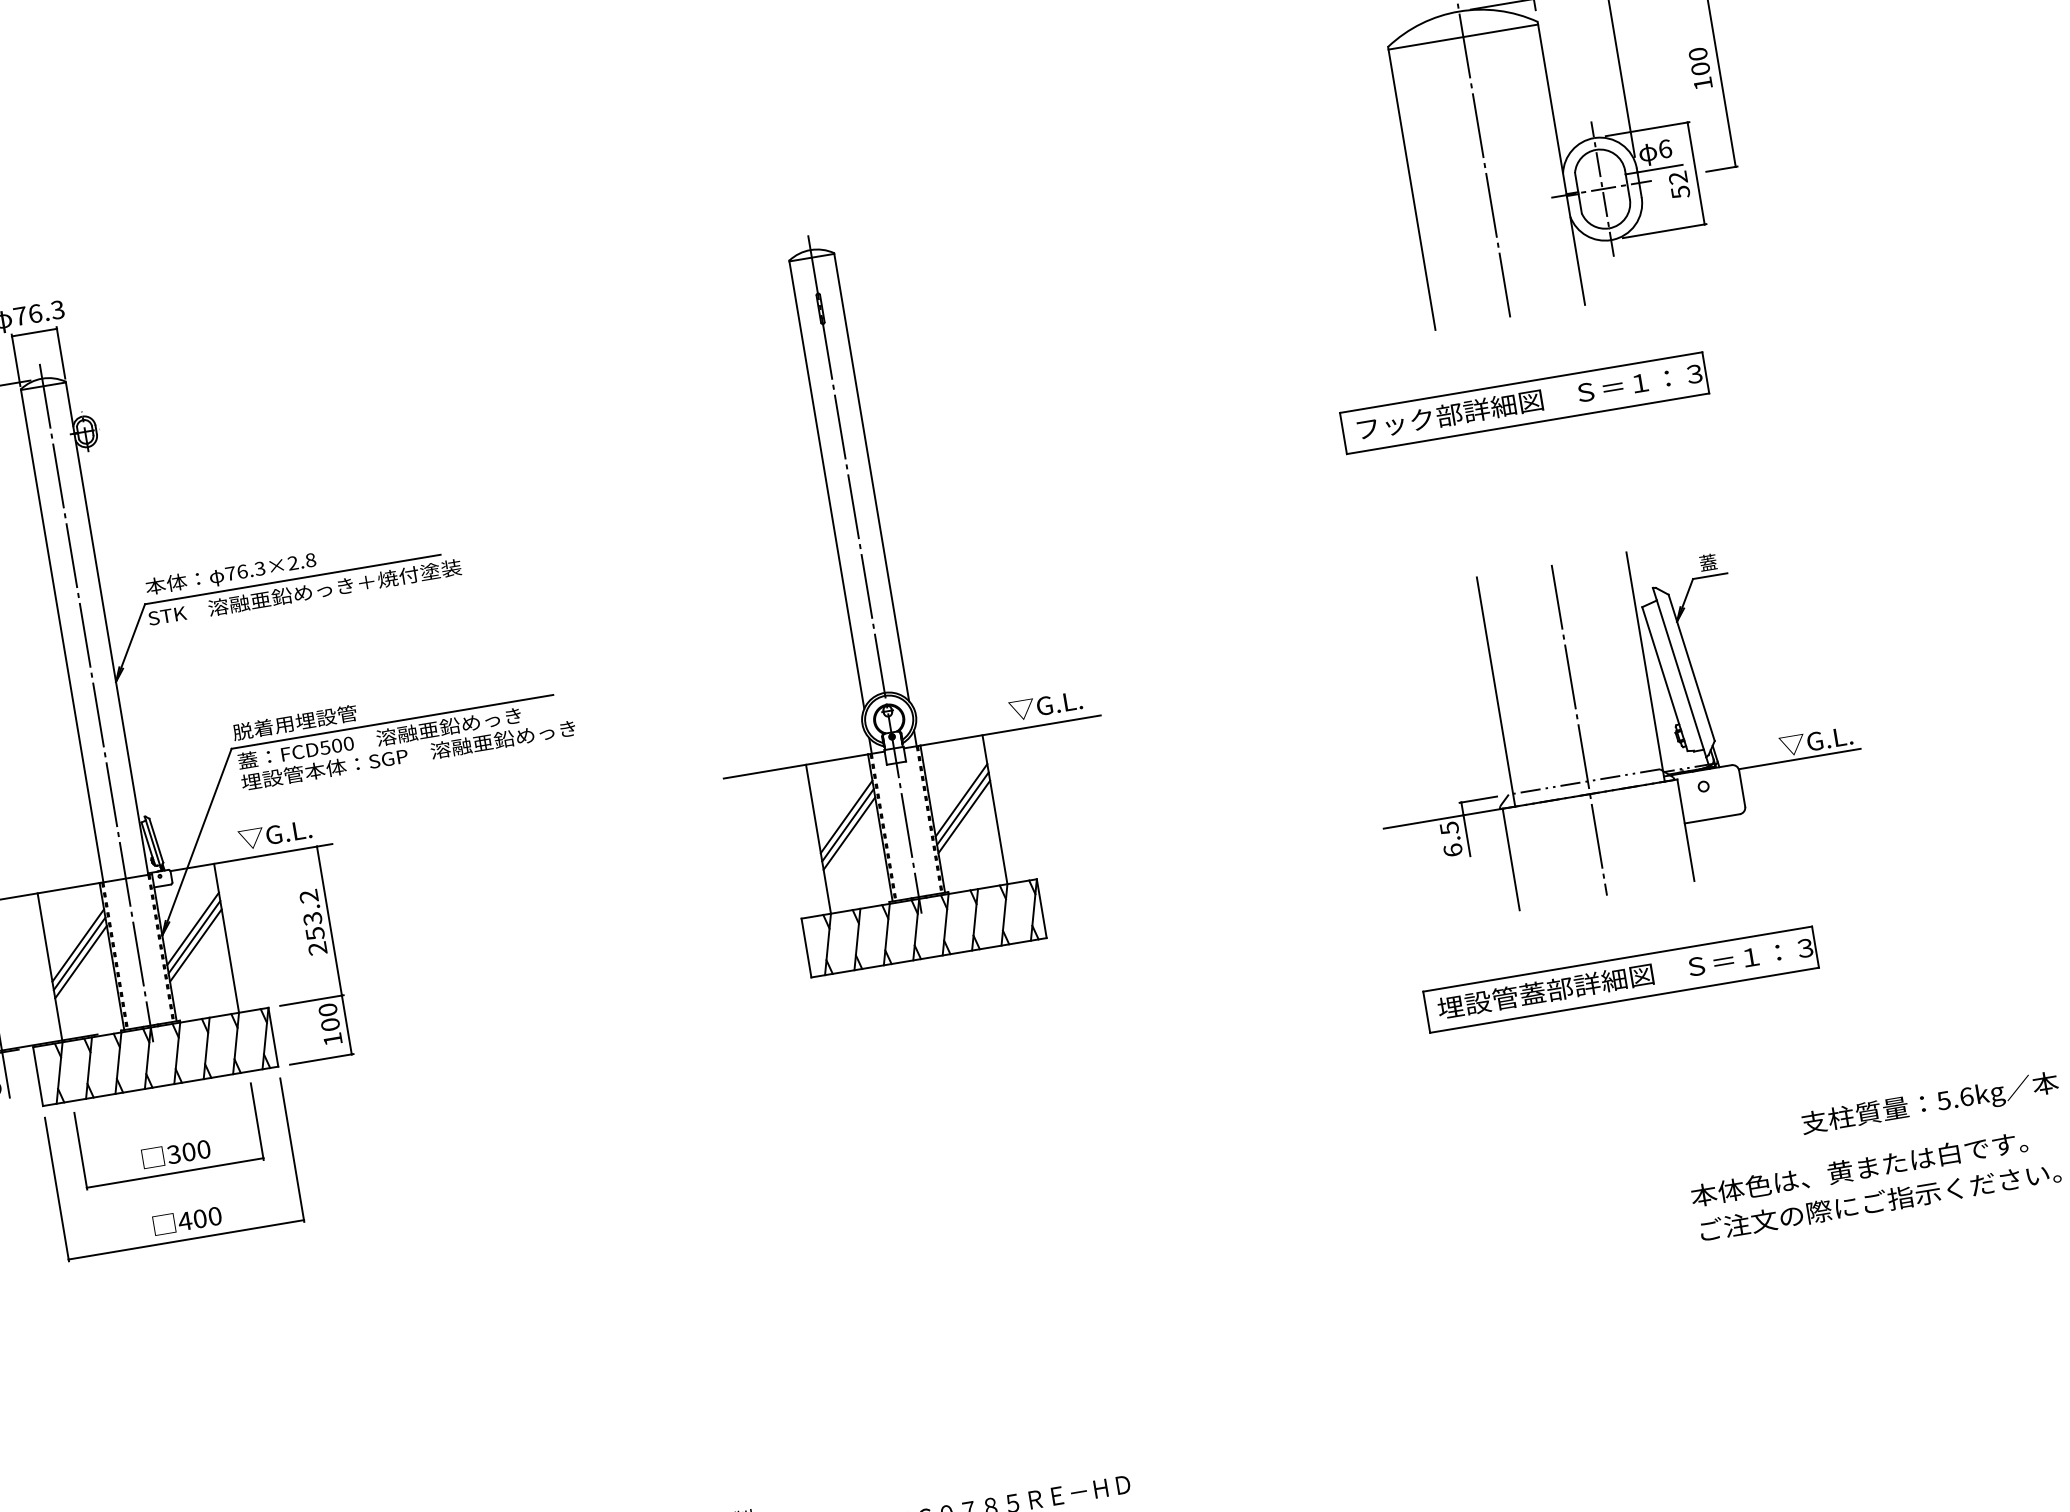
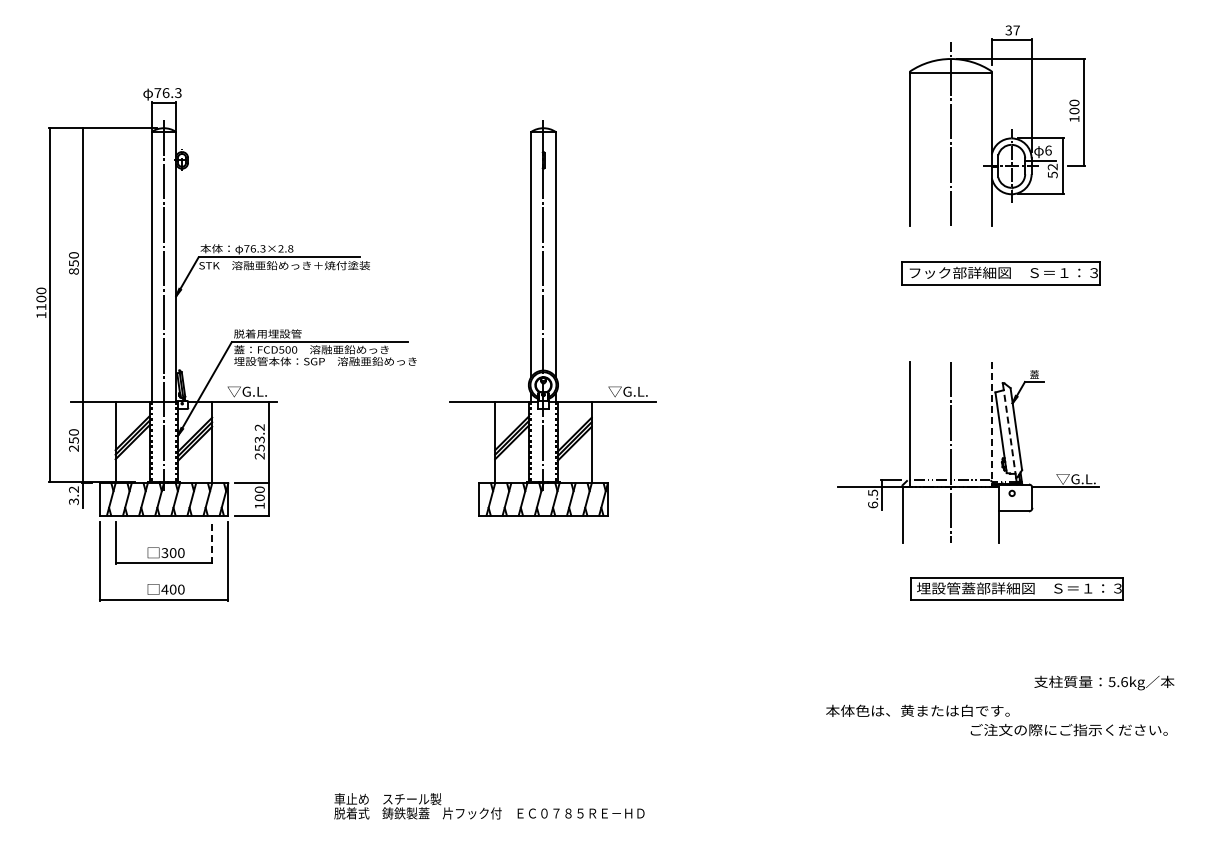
part: (1523, 403) -> (1000, 273), moved
part: (885, 594) -> (552, 318), moved
line: (1644, 666) -> (991, 424), solid -> dashed
line: (1680, 677) -> (1009, 433), solid -> dashed
part: (1620, 979) -> (1016, 588), moved
line: (257, 1120) -> (212, 542), solid -> dashed
text: (1858, 1168) -> (917, 710), moved

